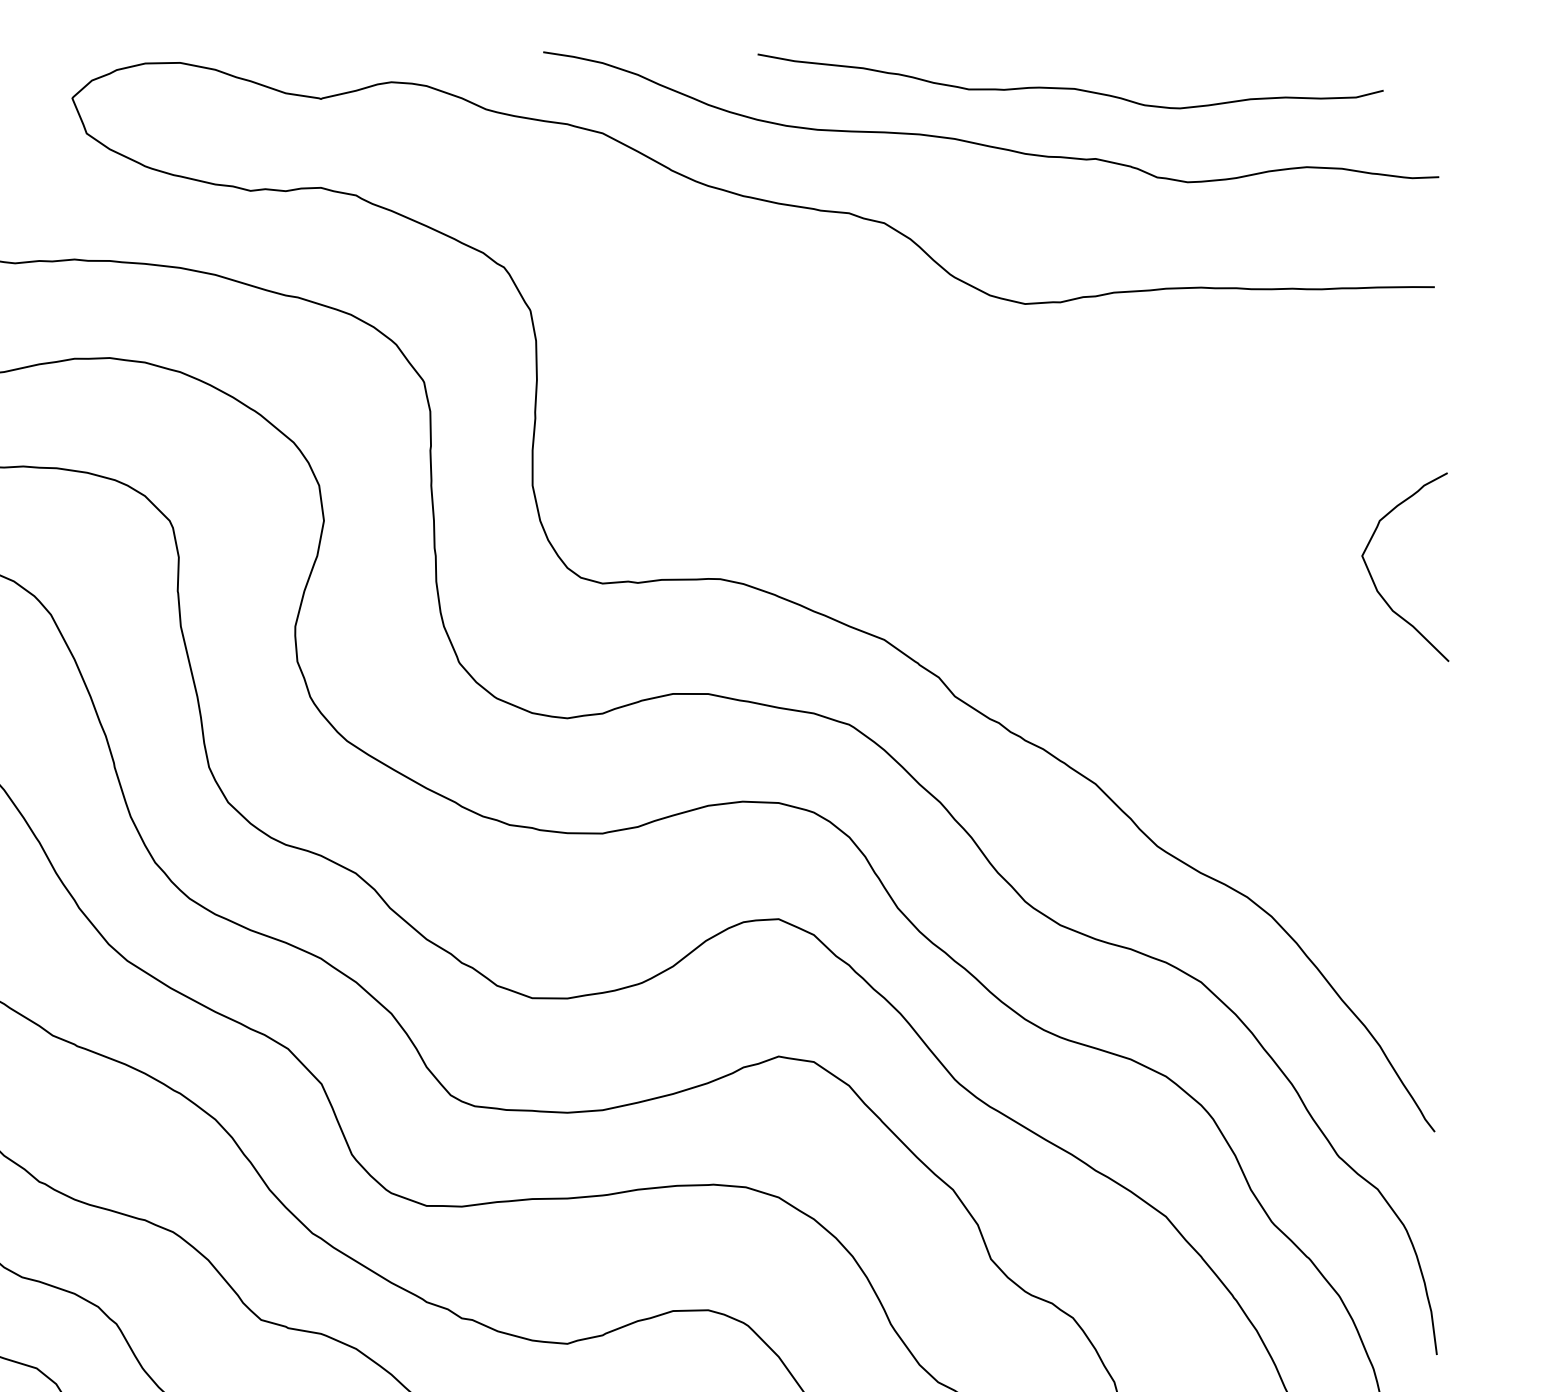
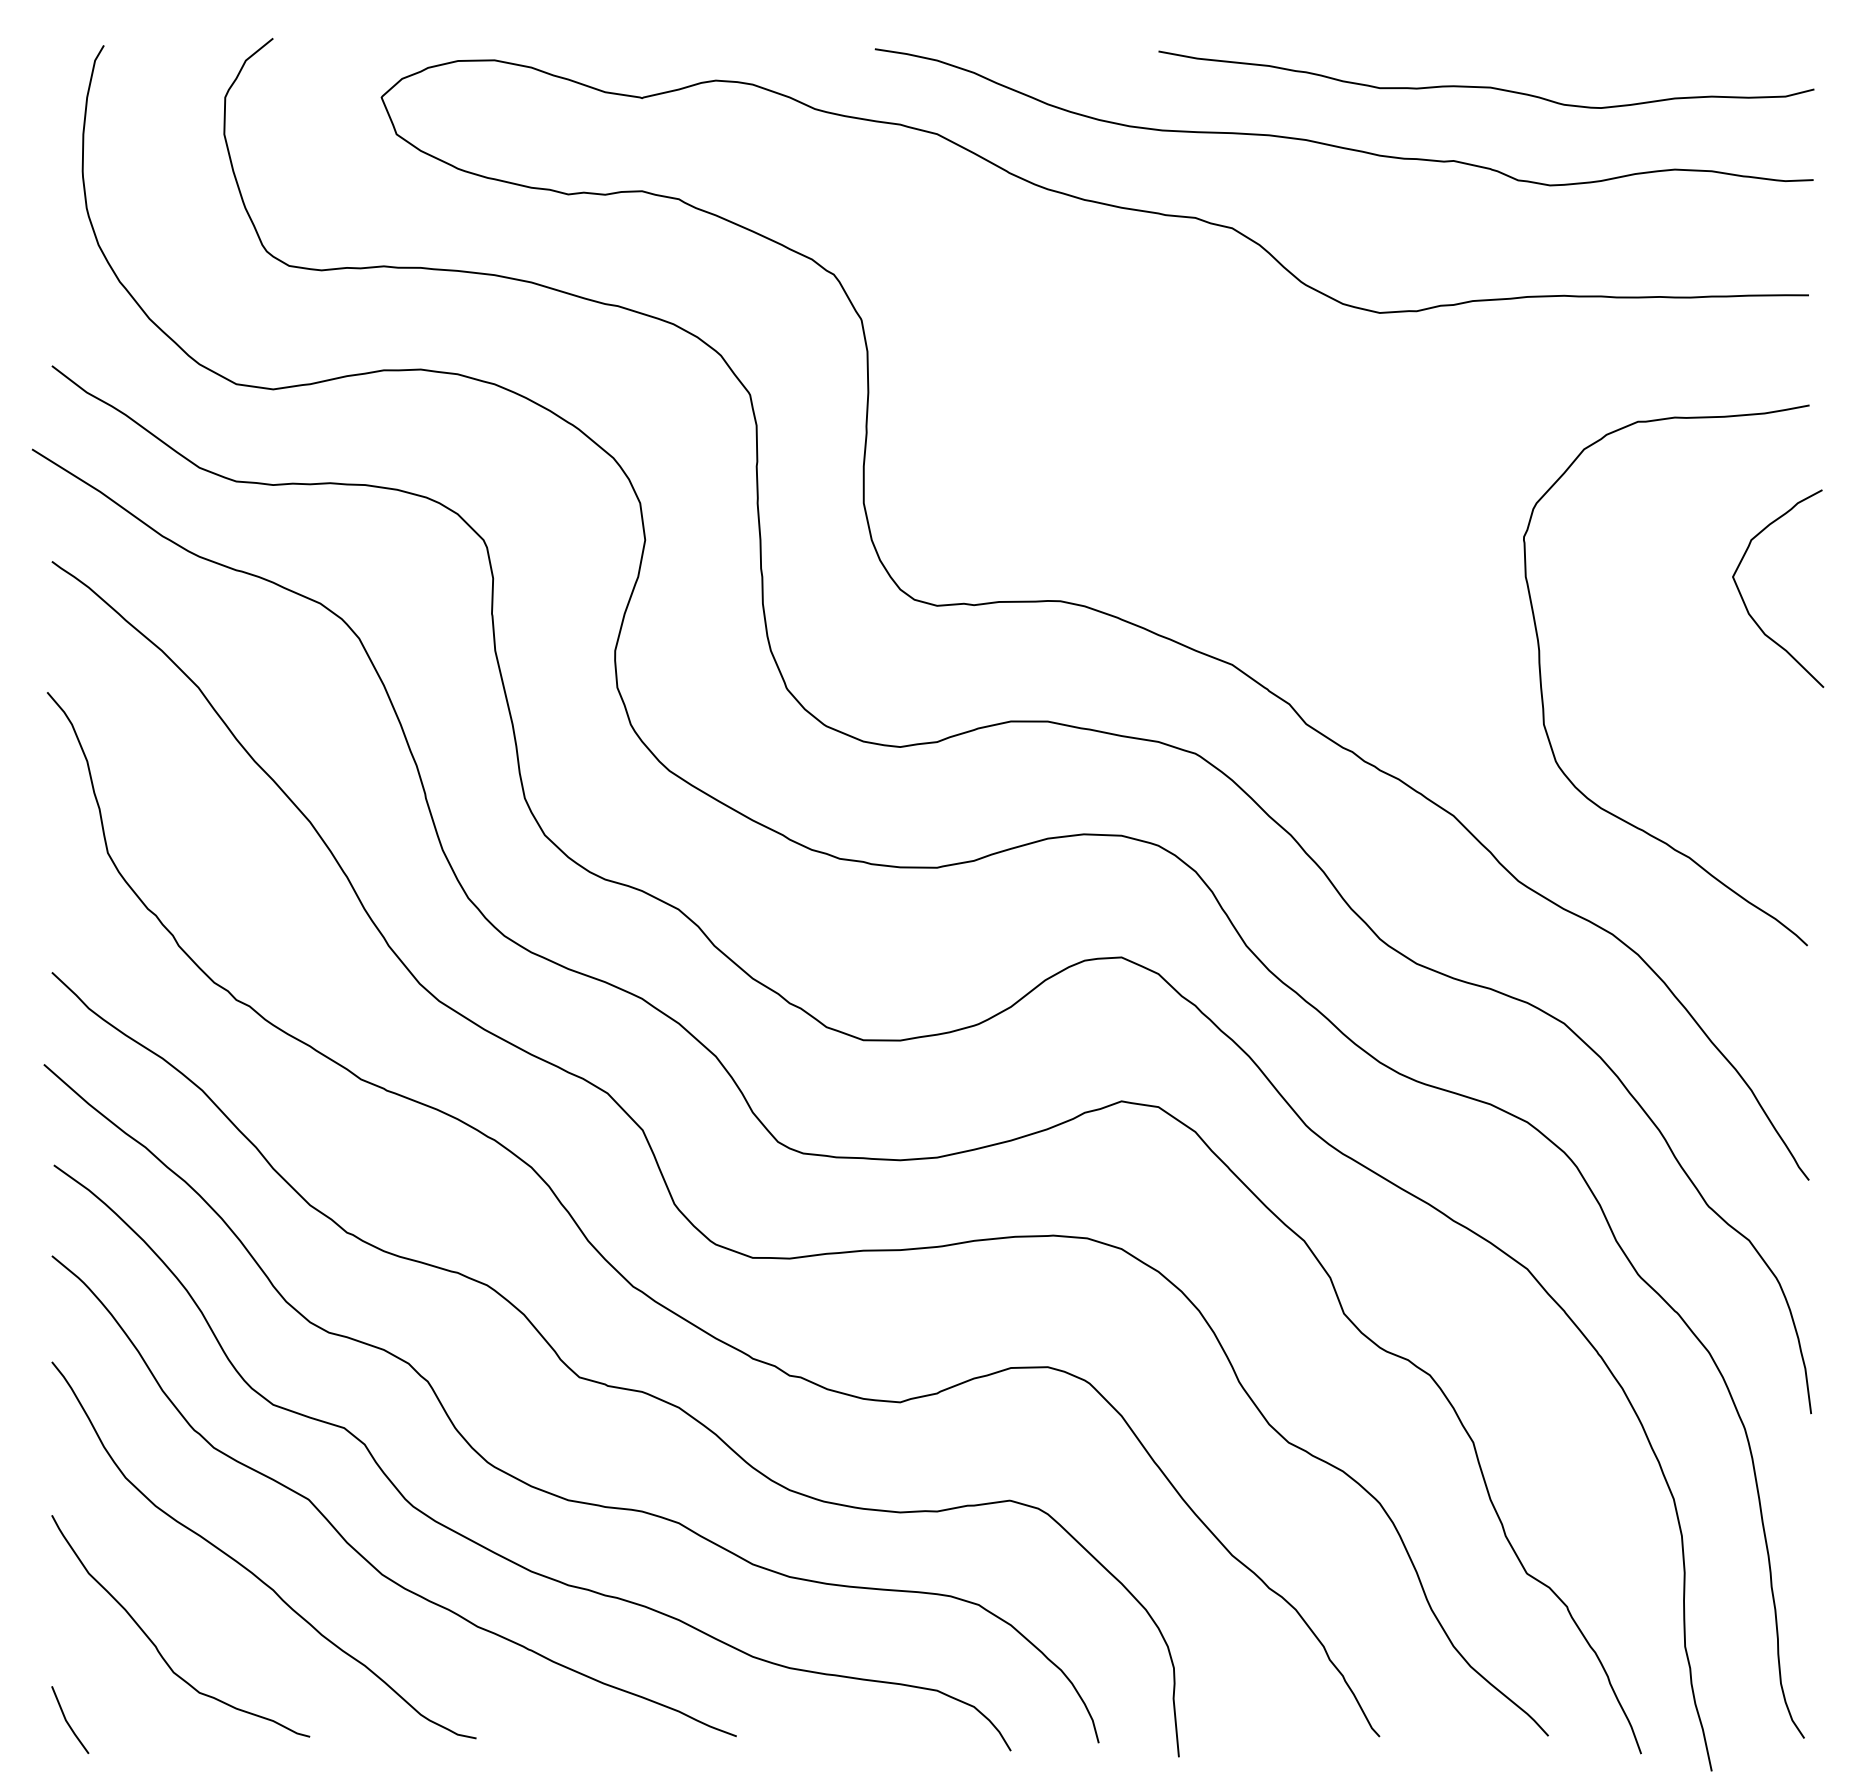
curve: (1070, 87) -> (1486, 86), moved
curve: (1180, 662) -> (1542, 688), added

